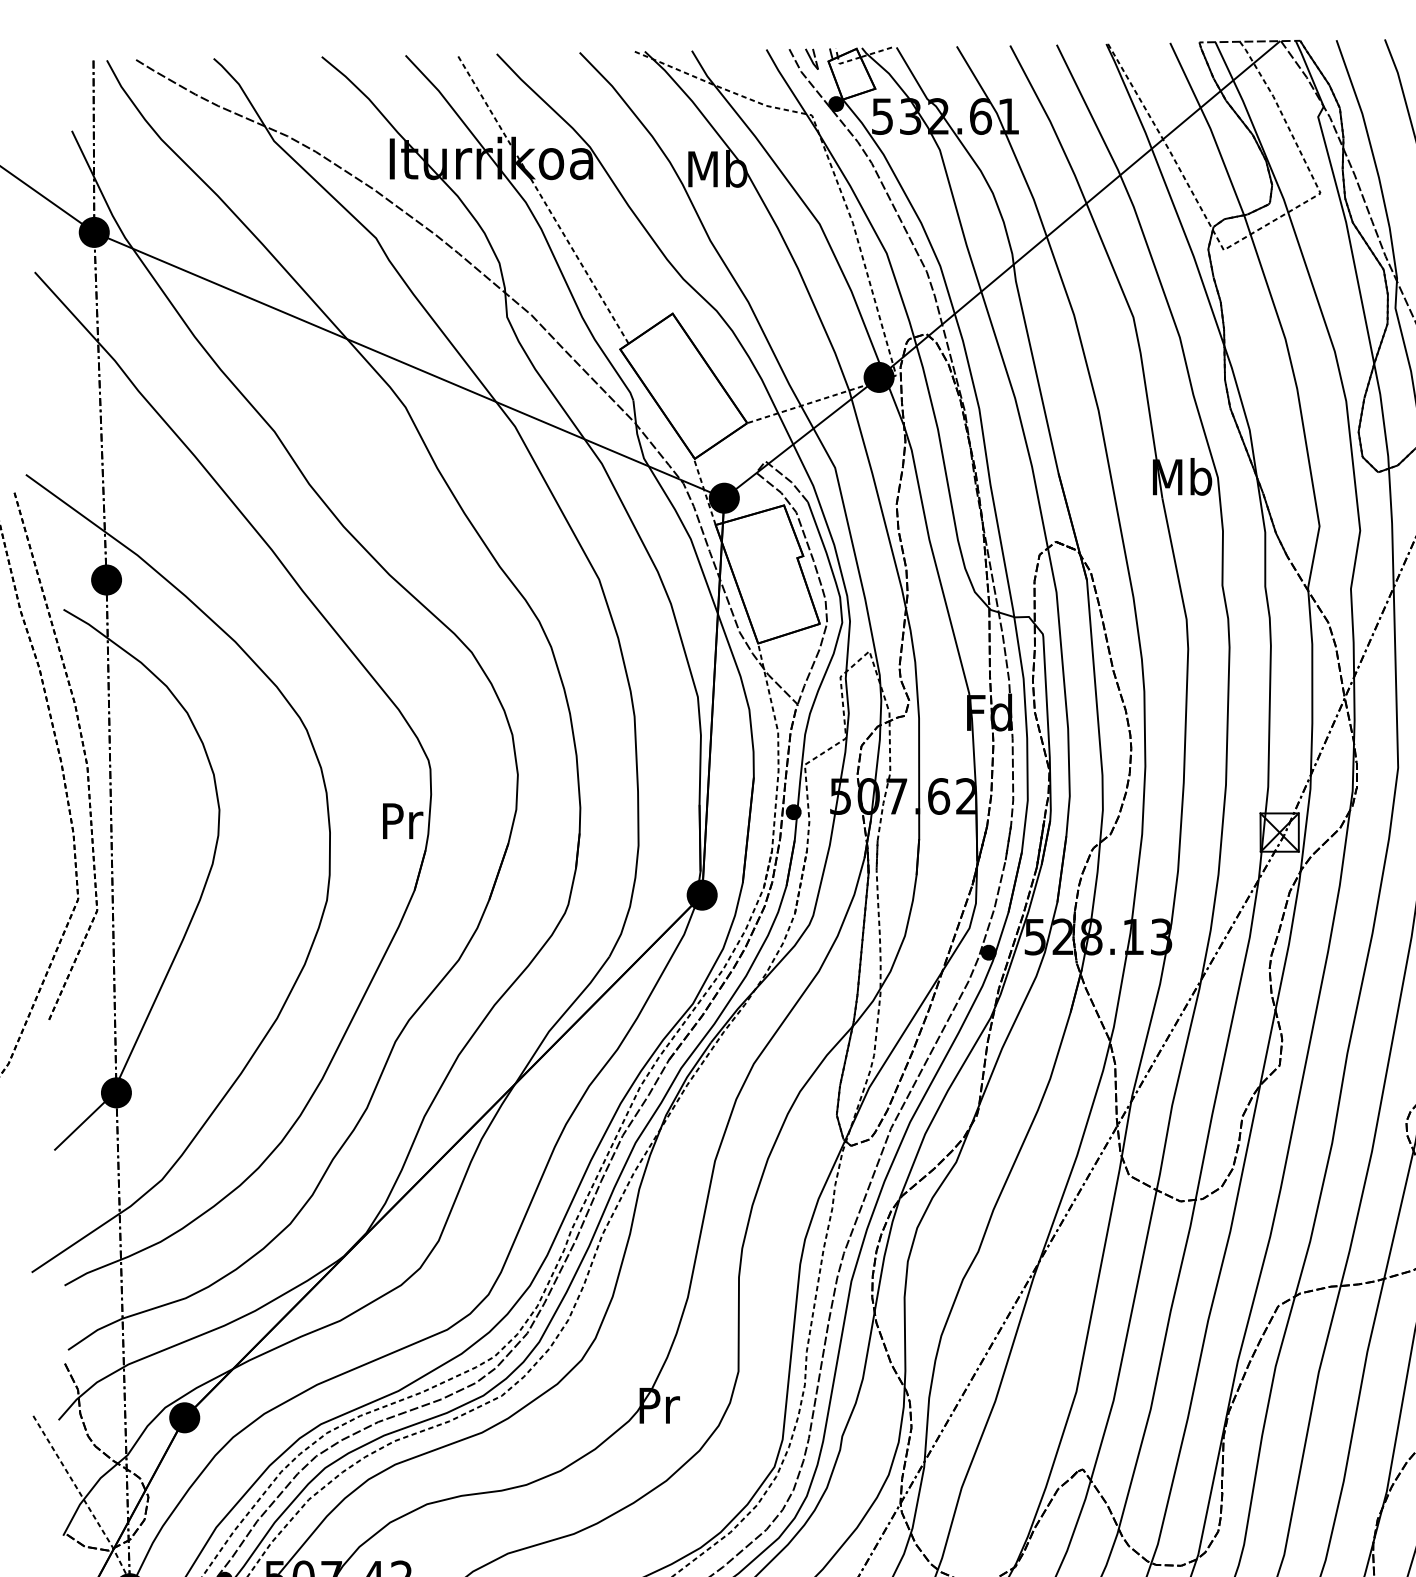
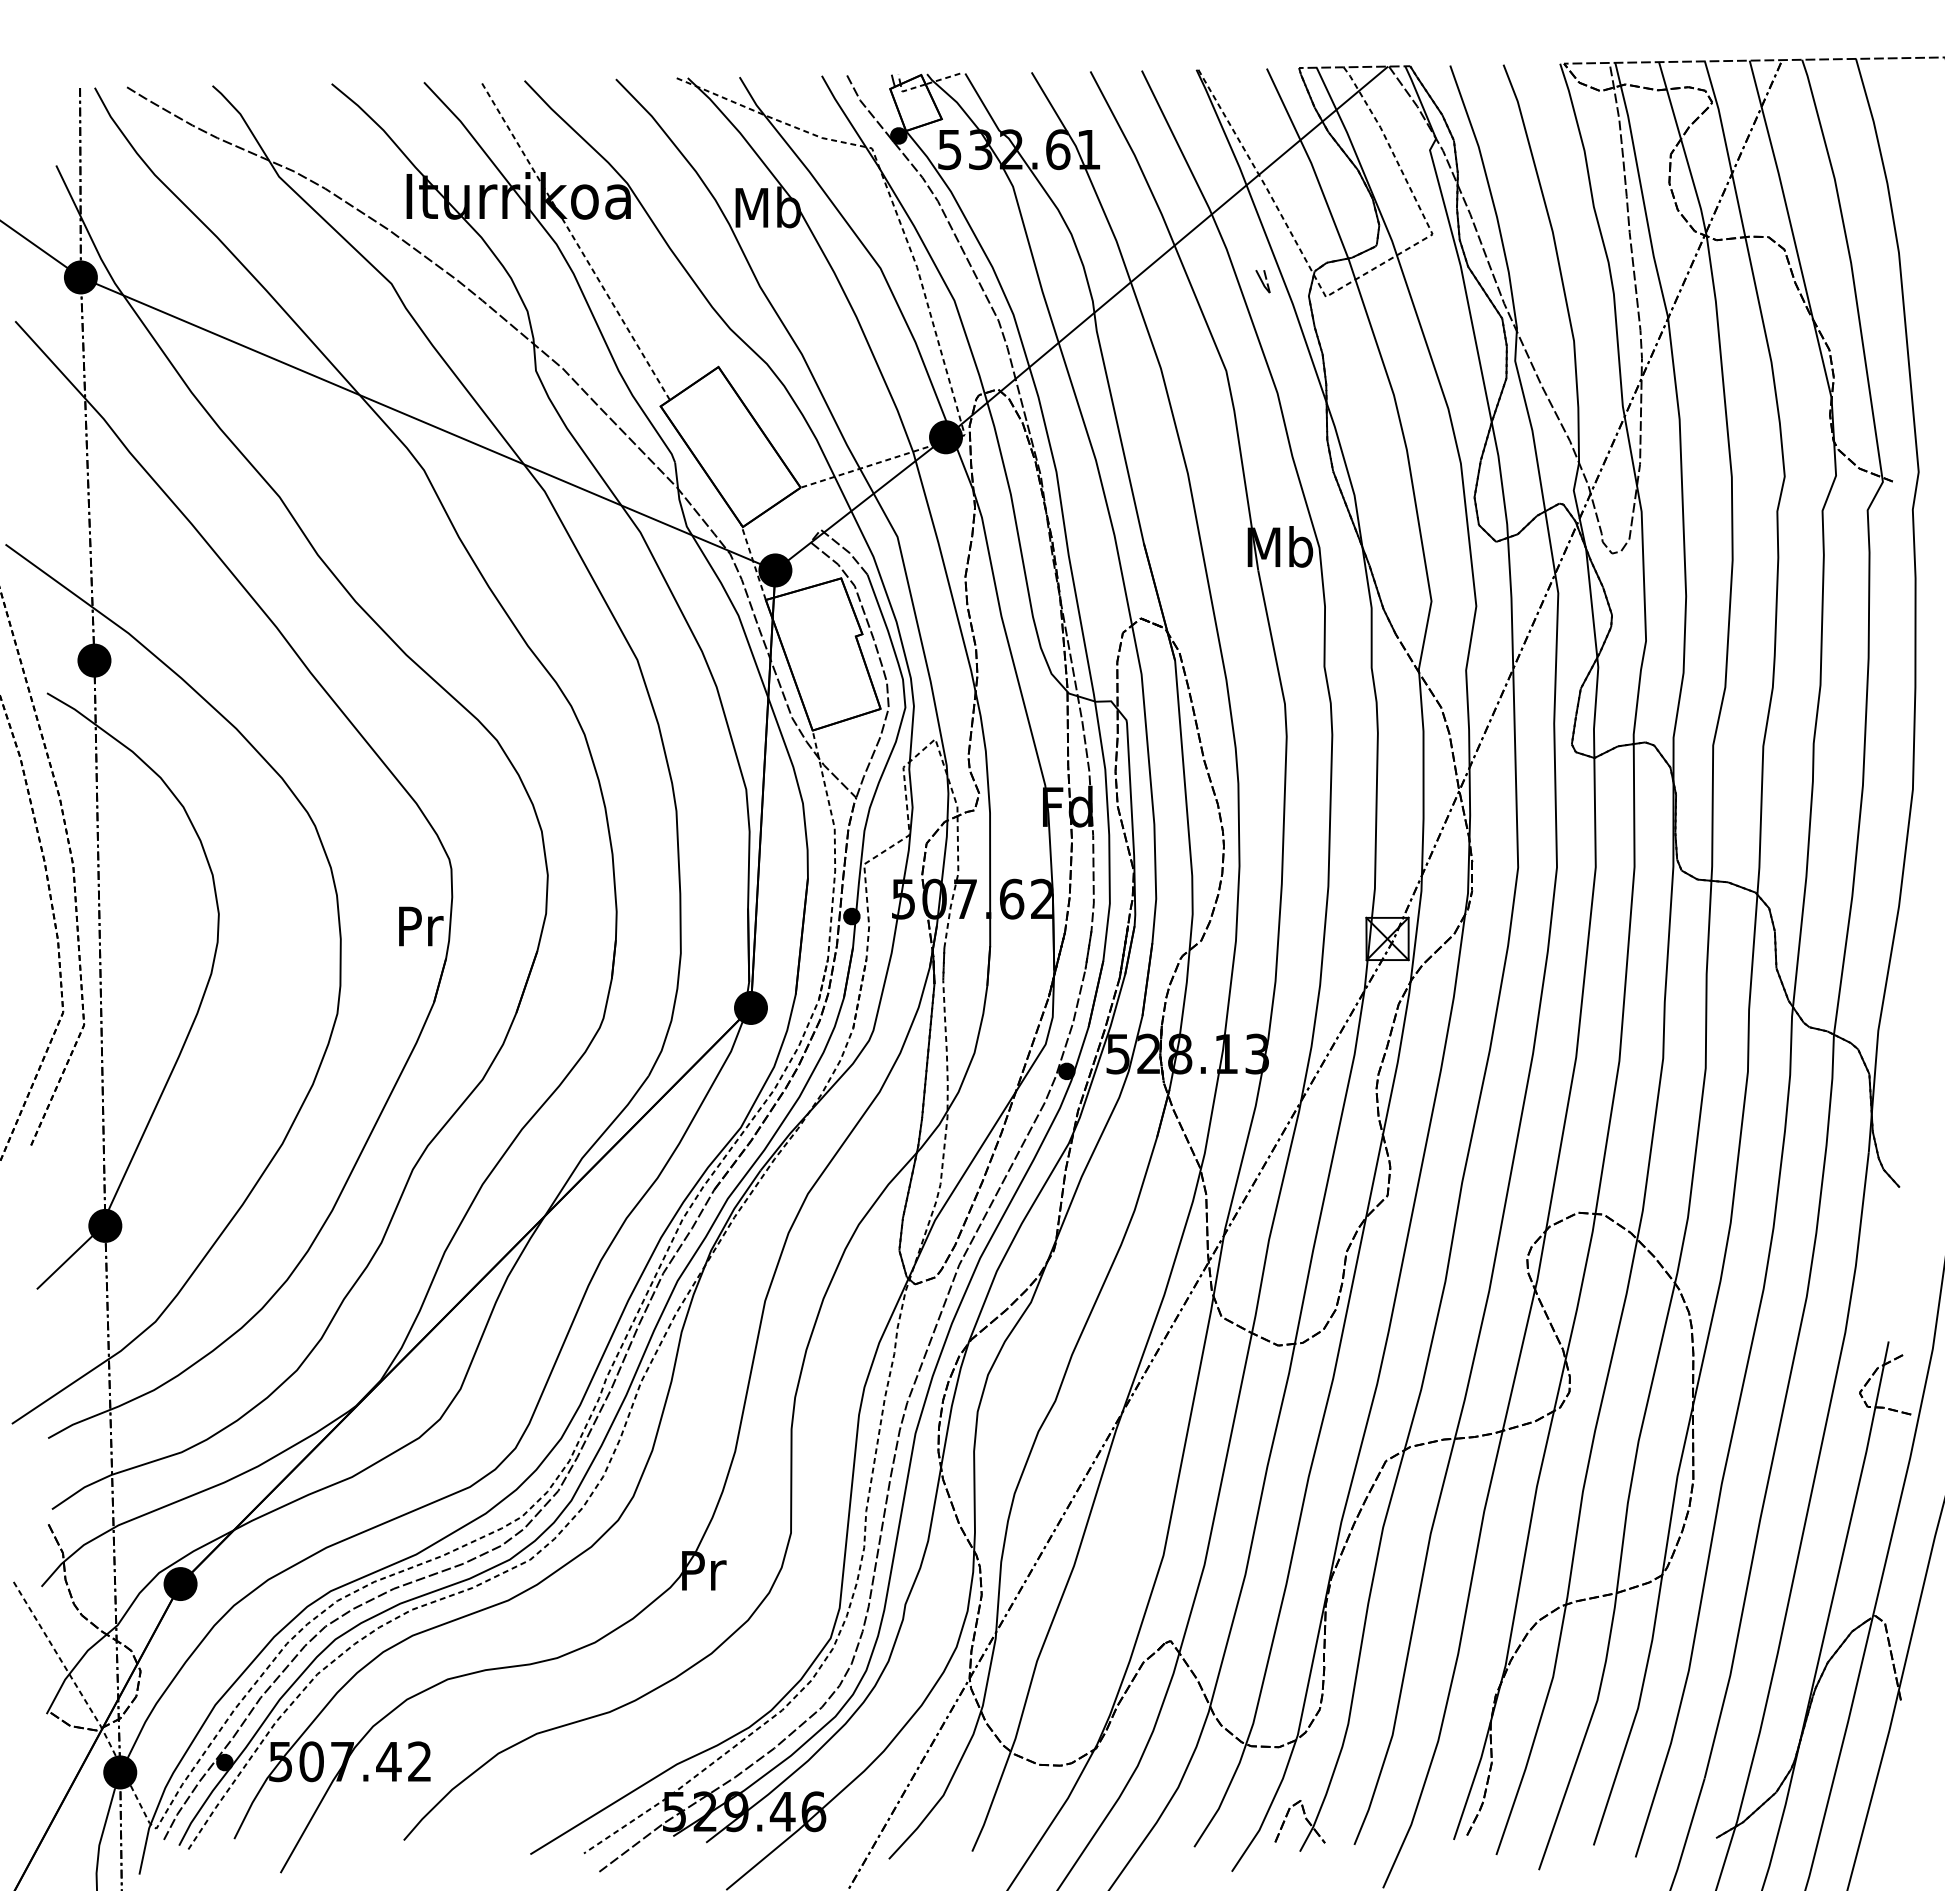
part: (811, 59) -> (1262, 281), moved

